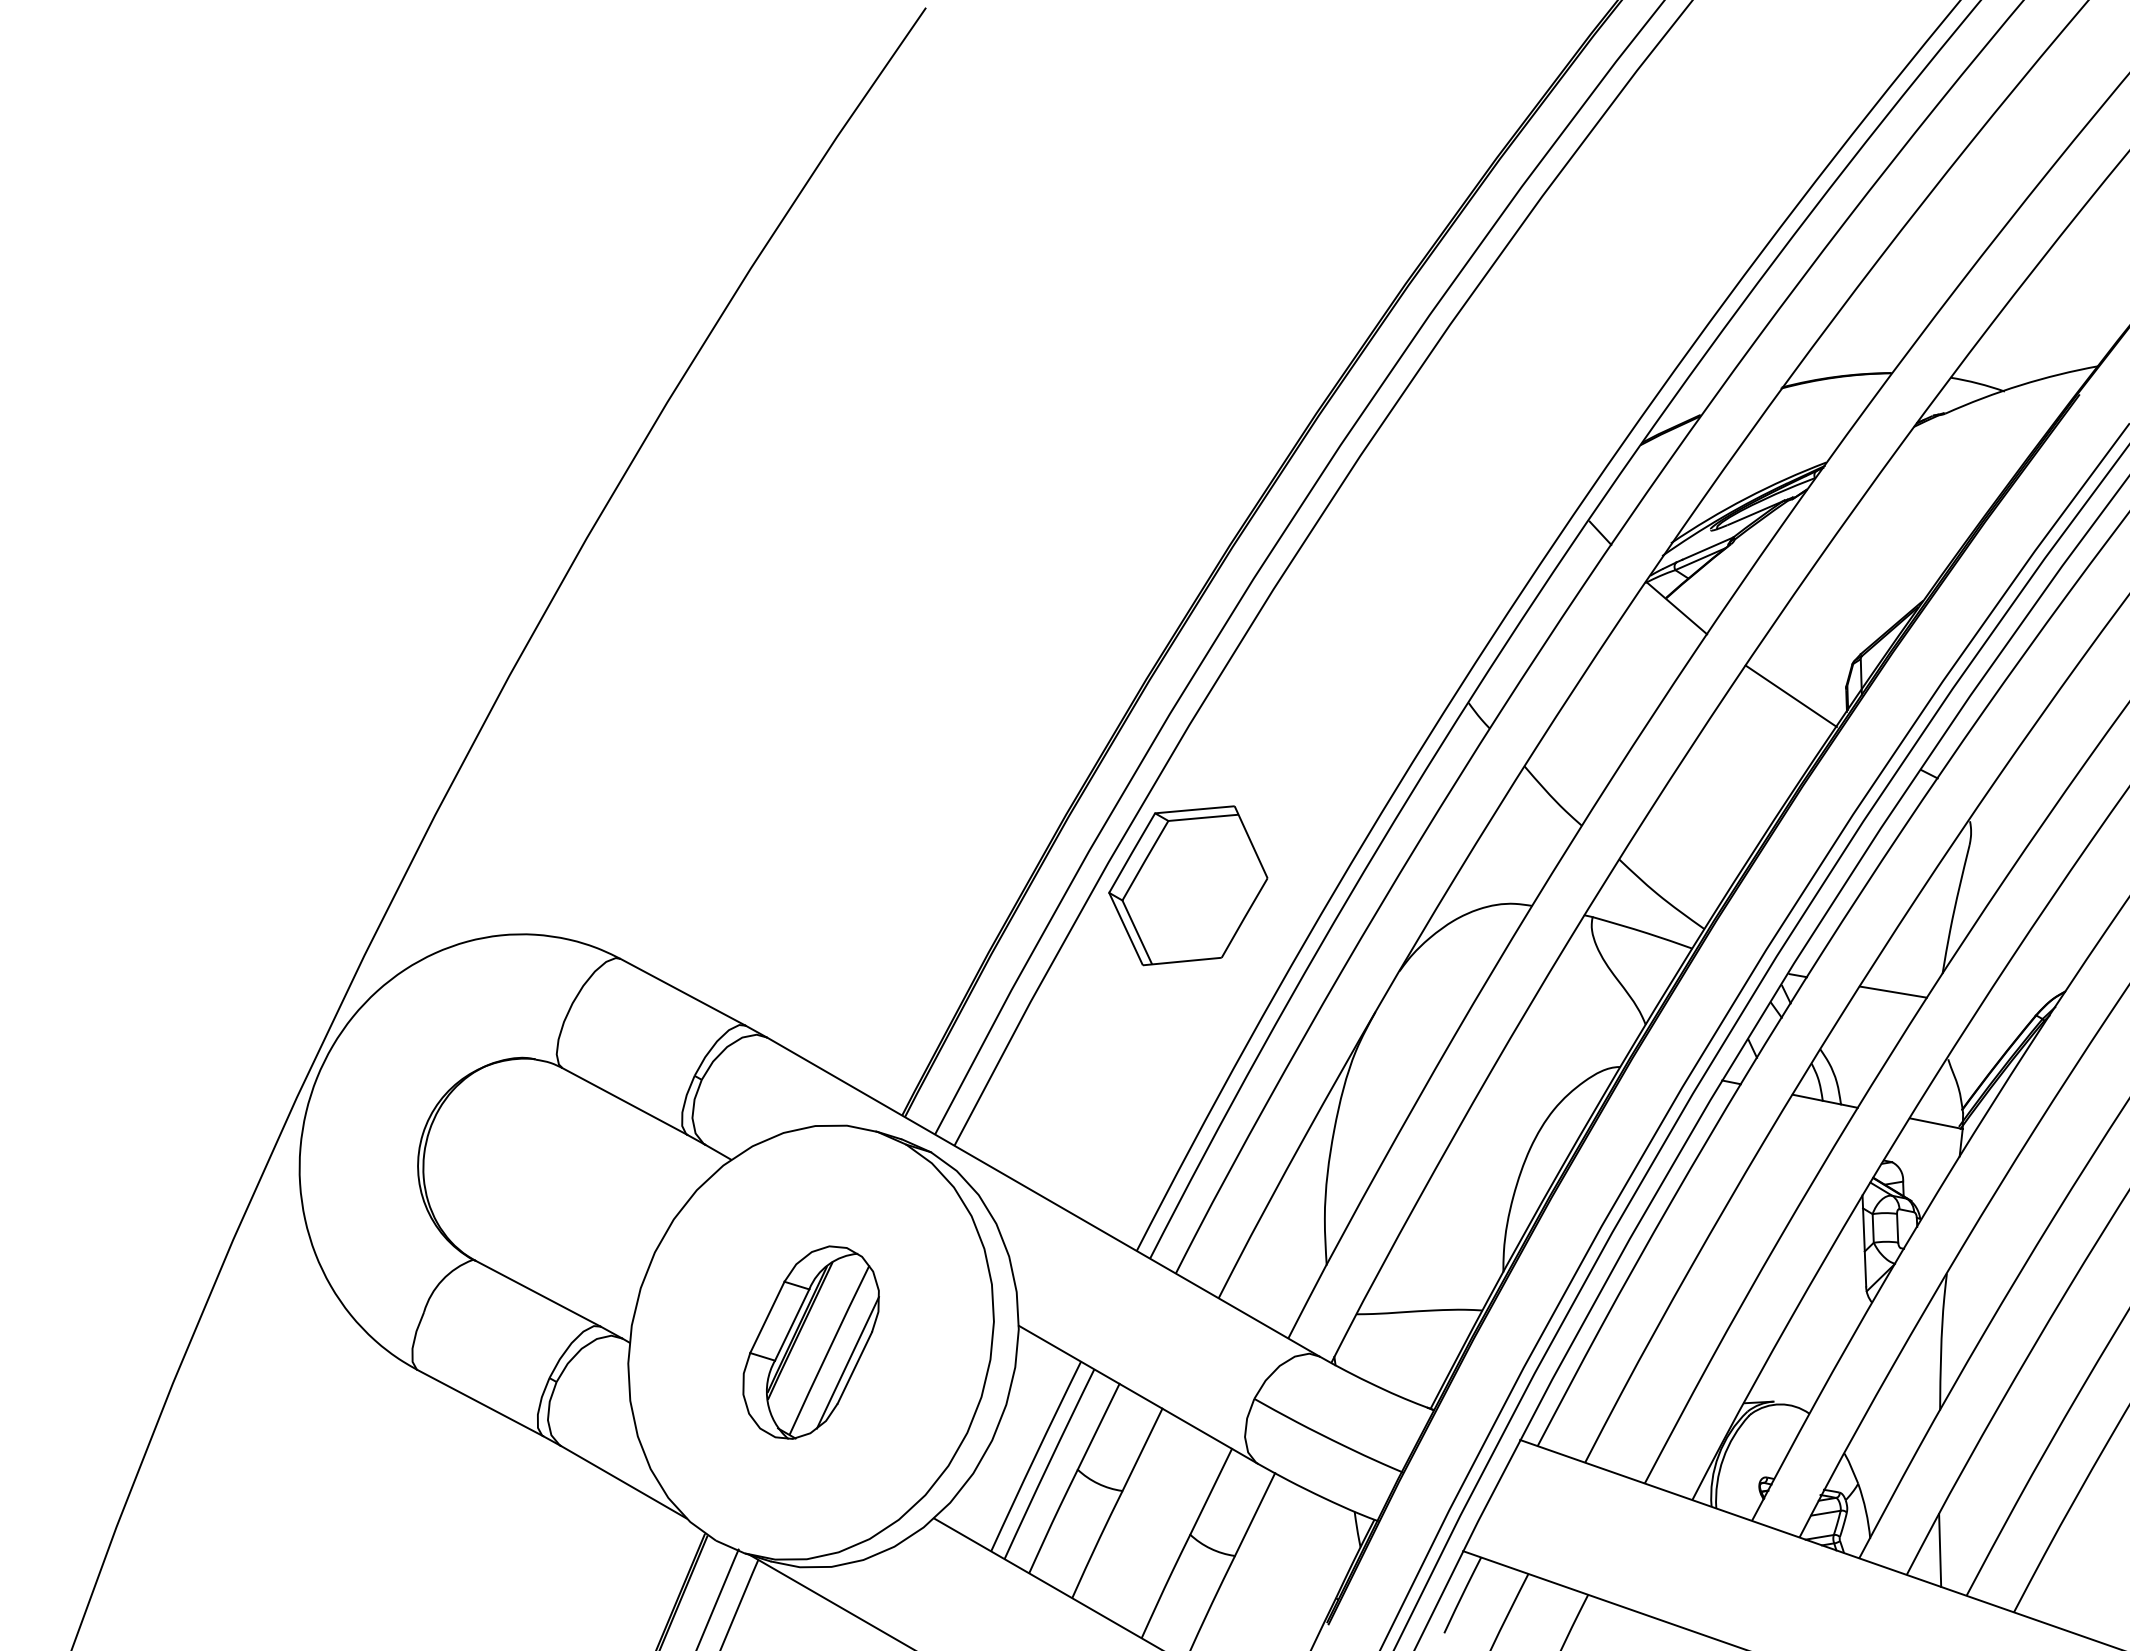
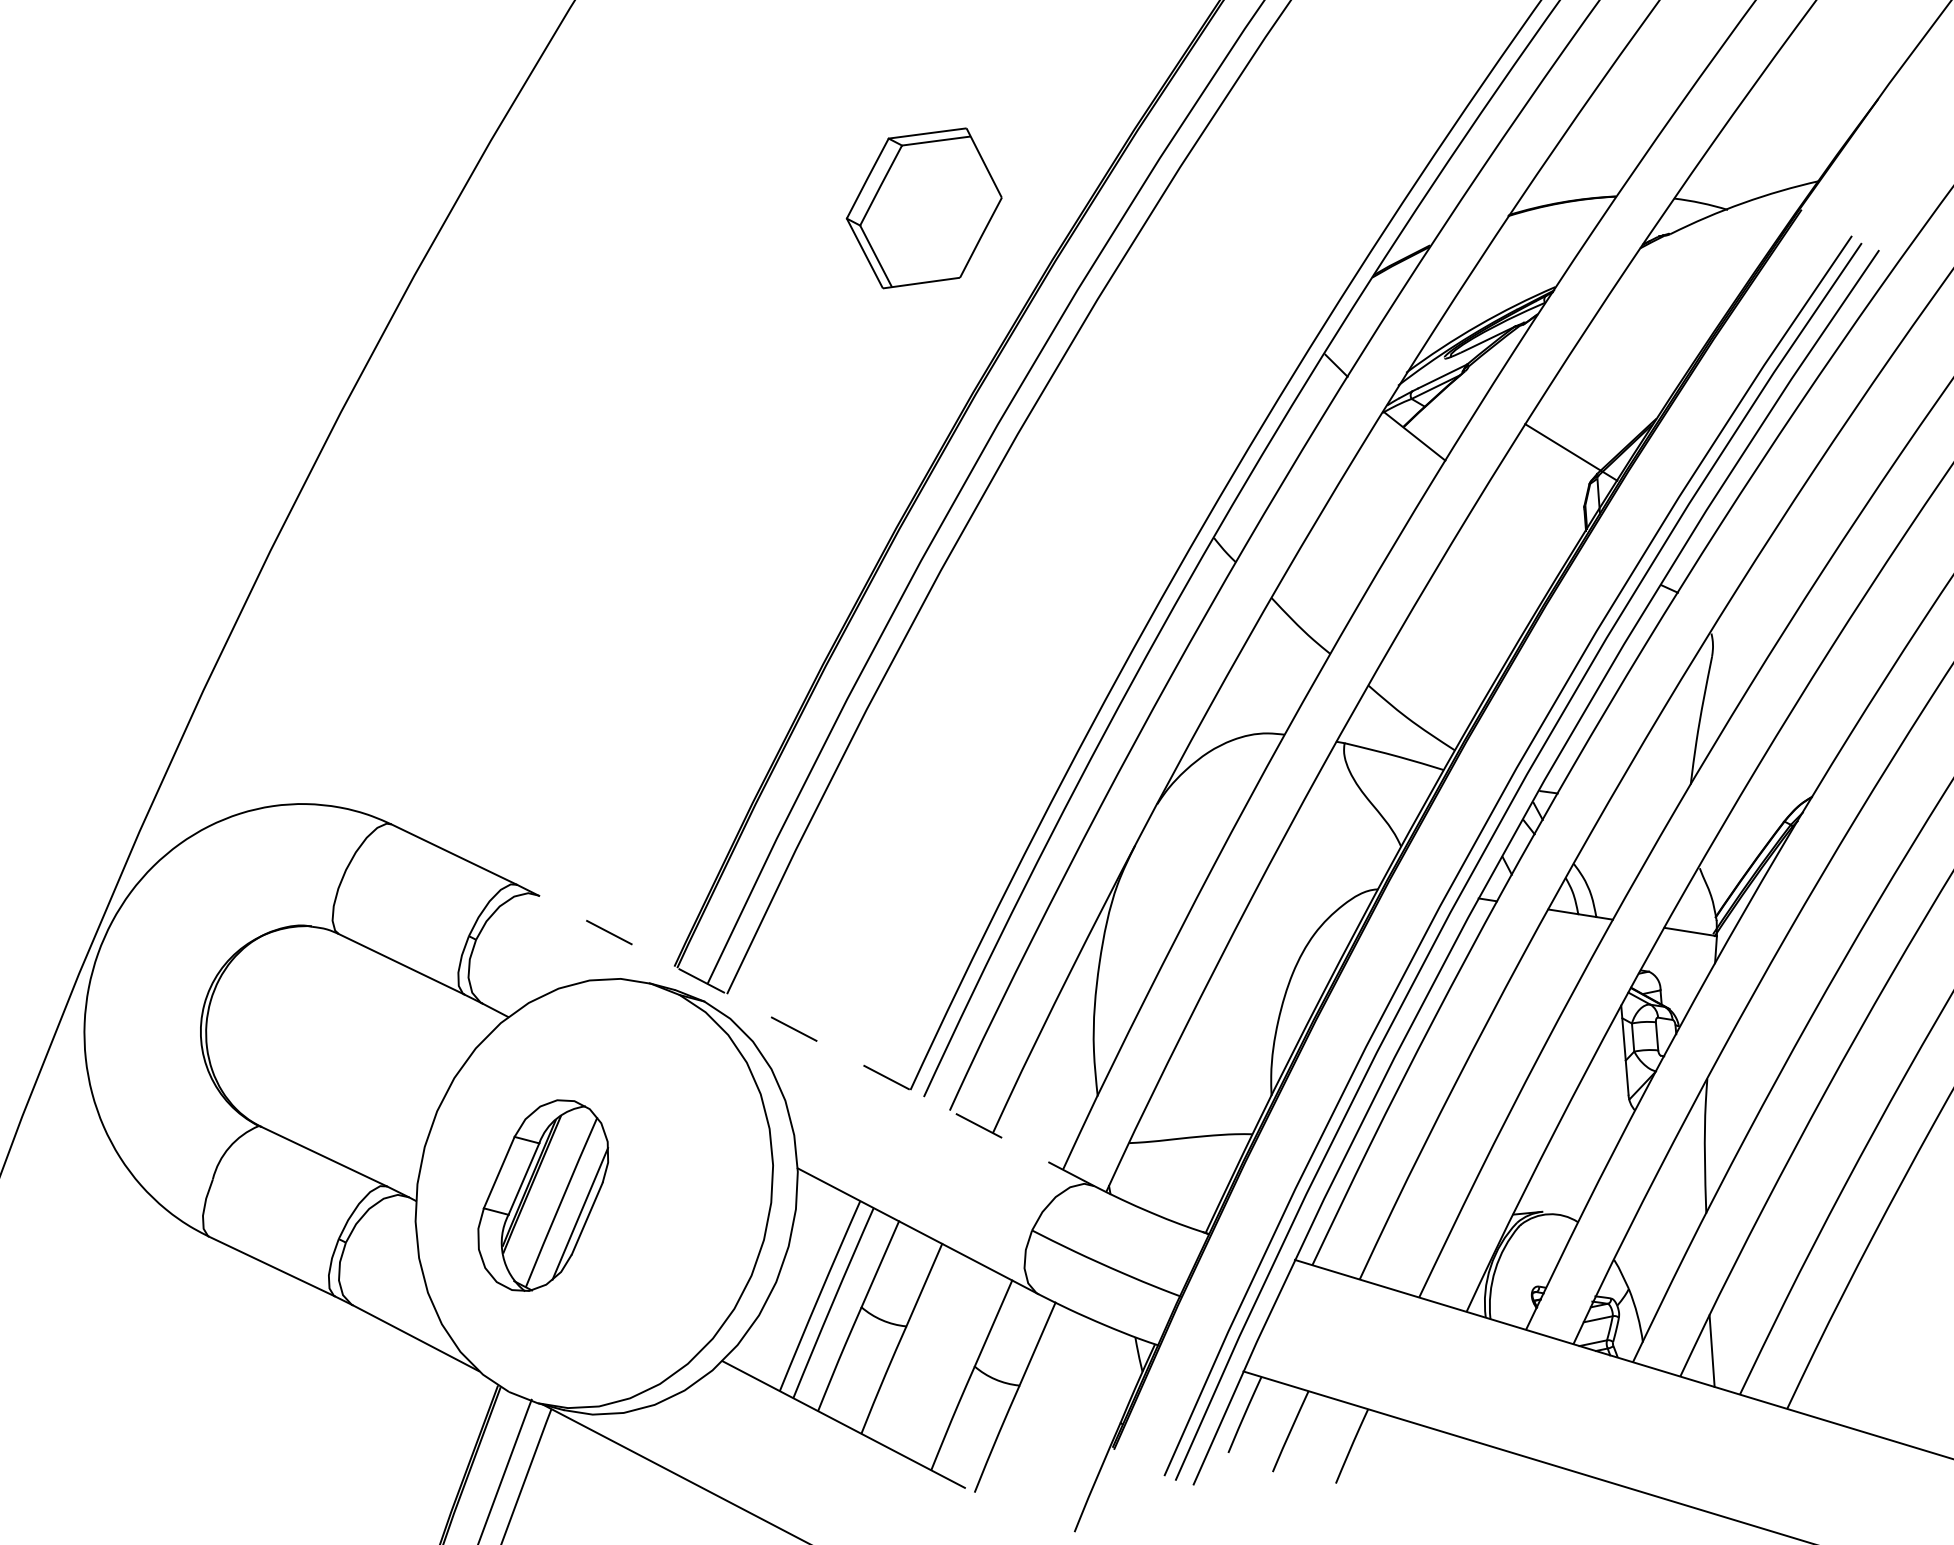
line: (1790, 696) -> (1570, 452), moved
part: (1188, 885) -> (924, 208), moved
line: (1892, 991) -> (1642, 803), removed
line: (1042, 1196) -> (815, 1040), solid -> dashed
part: (810, 1342) -> (542, 1195), moved

